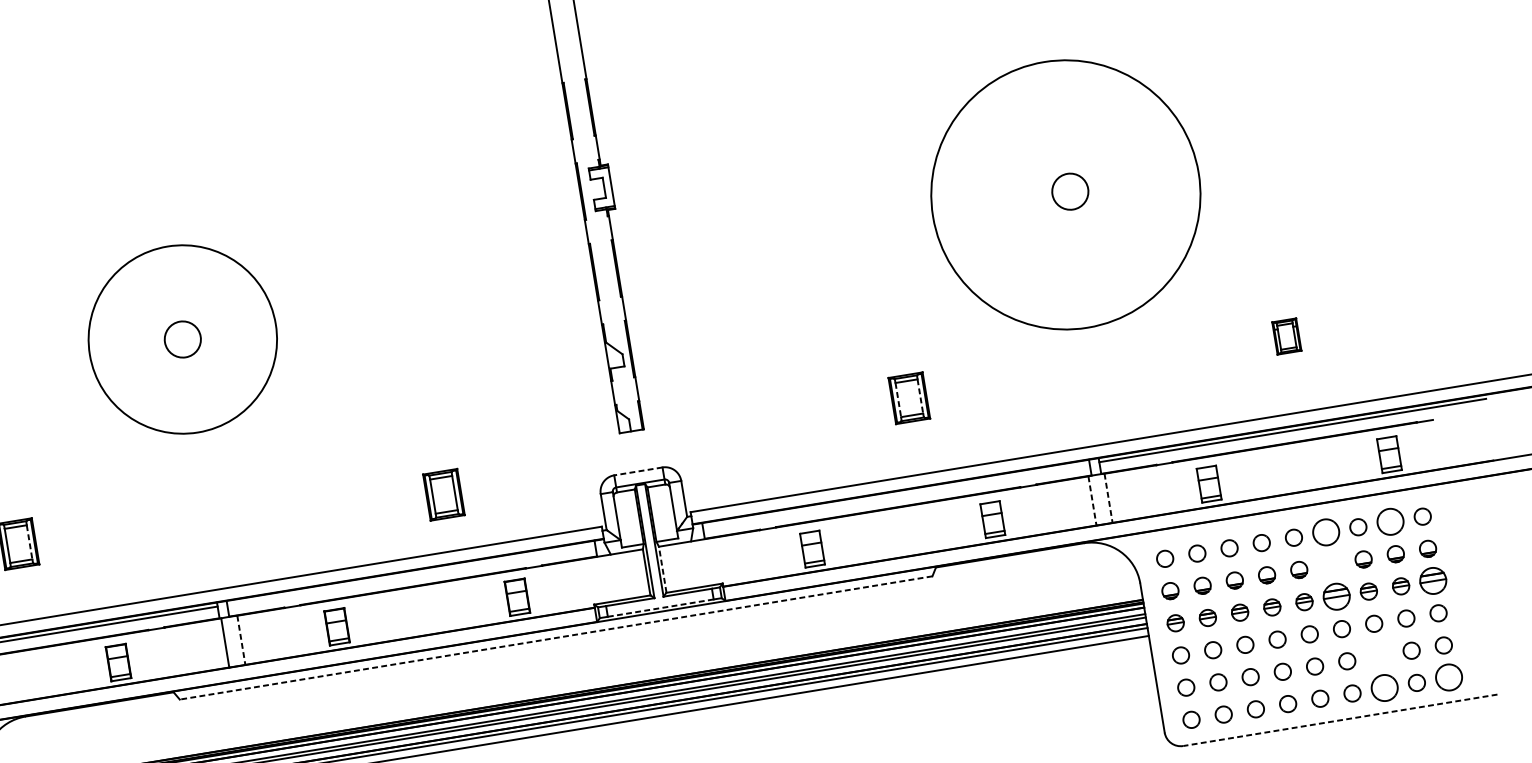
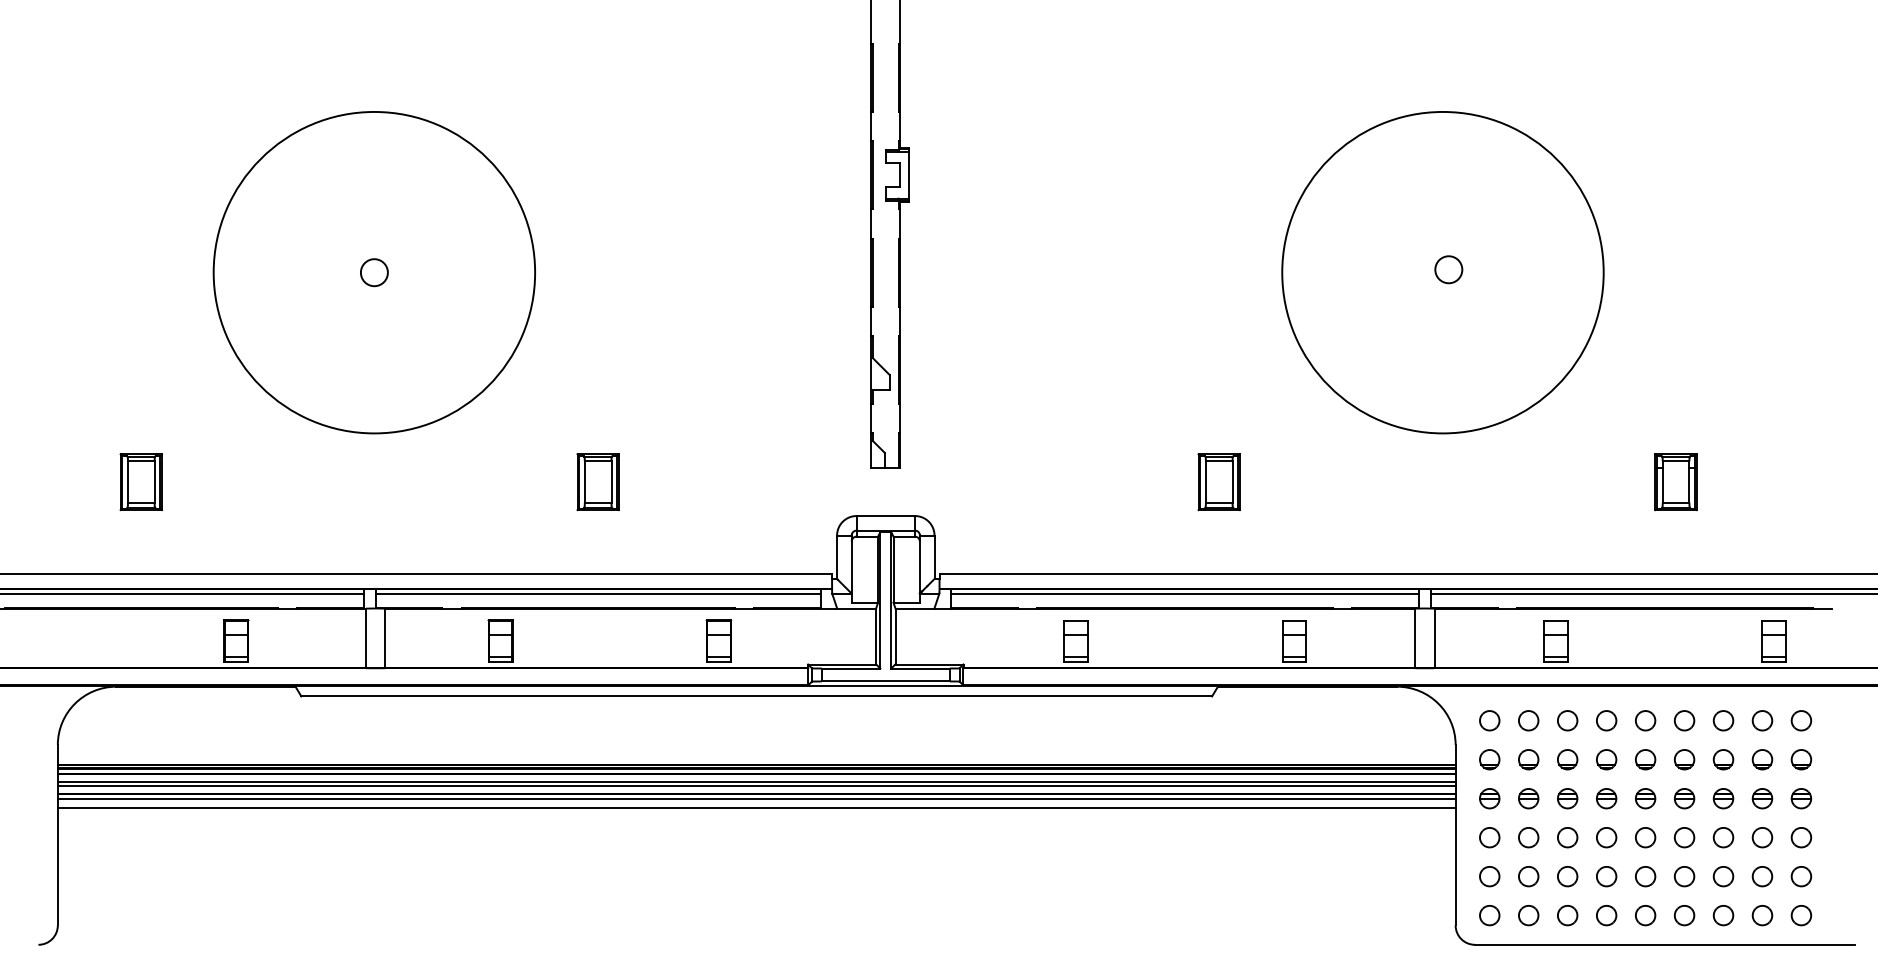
circle: (1070, 191) -> (1448, 269), size x0.62
part: (1286, 336) -> (1675, 482), size x1.43
circle: (182, 339) -> (373, 272), size x0.62
circle: (182, 339) -> (374, 272), size x1.43
line: (920, 396) -> (1232, 482), dashed -> solid
line: (898, 400) -> (1205, 482), dashed -> solid
line: (638, 471) -> (885, 516), dashed -> solid
part: (443, 495) -> (597, 482), moved
line: (896, 495) -> (1185, 594), added
line: (1108, 498) -> (1434, 638), dashed -> solid
line: (1092, 500) -> (1415, 638), dashed -> solid
part: (1390, 521) -> (1762, 720), size x0.62
part: (1326, 532) -> (1684, 720), size x0.62
line: (29, 542) -> (154, 482), dashed -> solid
part: (1331, 564) -> (1684, 759), added
line: (662, 569) -> (895, 636), dashed -> solid
line: (410, 575) -> (597, 594), added
part: (1433, 580) -> (1801, 798), size x0.62
part: (1336, 596) -> (1684, 798), size x0.62
line: (660, 608) -> (885, 681), dashed -> solid
line: (555, 638) -> (756, 696), dashed -> solid
line: (241, 640) -> (385, 638), dashed -> solid
part: (1379, 655) -> (1723, 876), added
part: (1449, 677) -> (1801, 915), size x0.62
part: (1384, 688) -> (1723, 915), size x0.62
line: (1339, 720) -> (1664, 944), dashed -> solid

